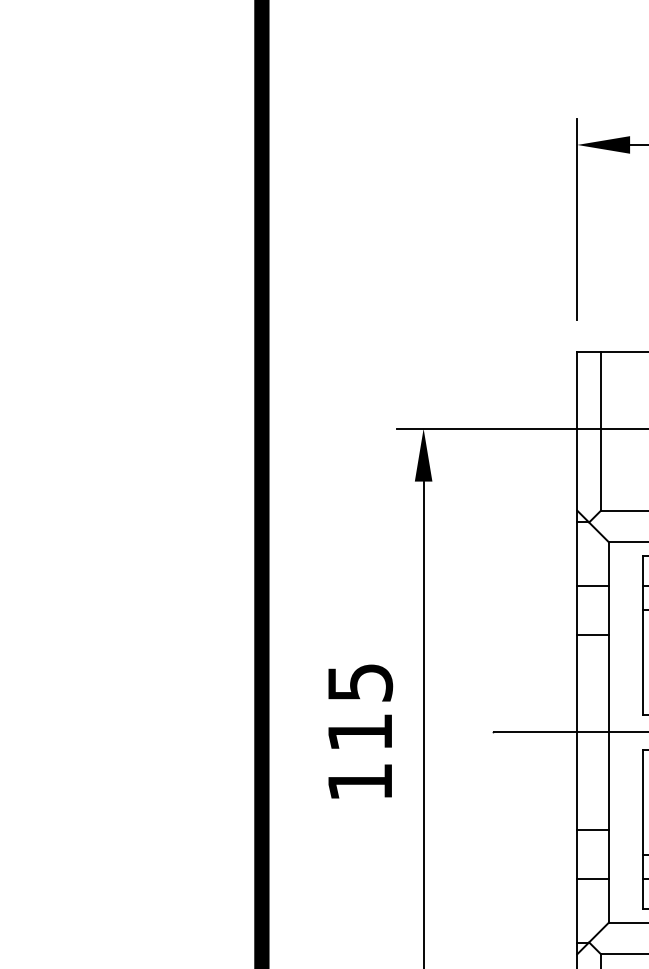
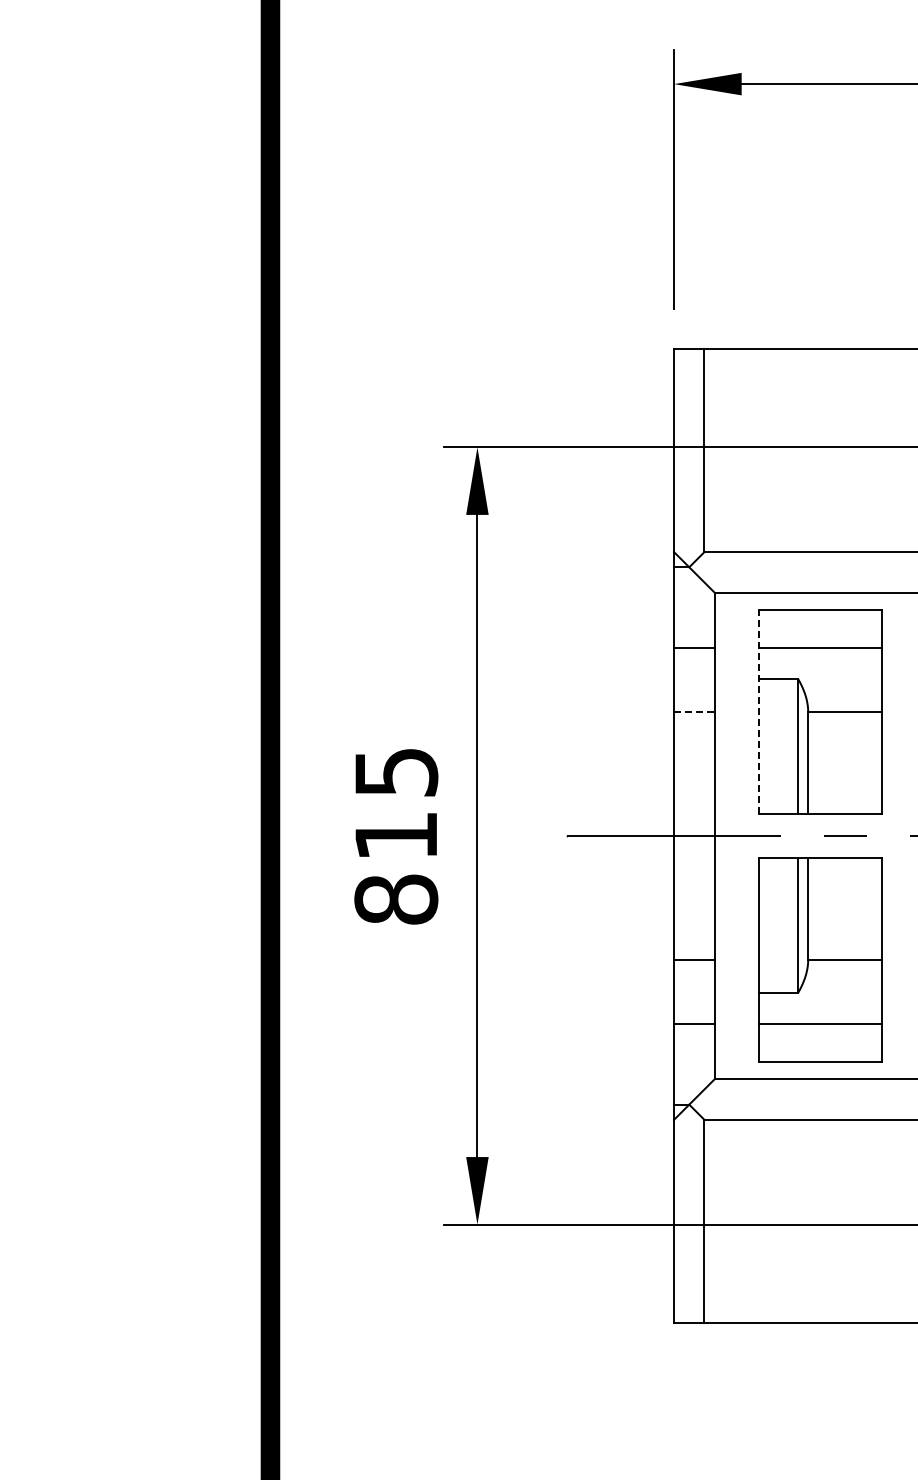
line: (593, 635) -> (694, 711), solid -> dashed
line: (643, 635) -> (758, 711), solid -> dashed
text: (360, 782) -> (396, 899), 115 -> 815

